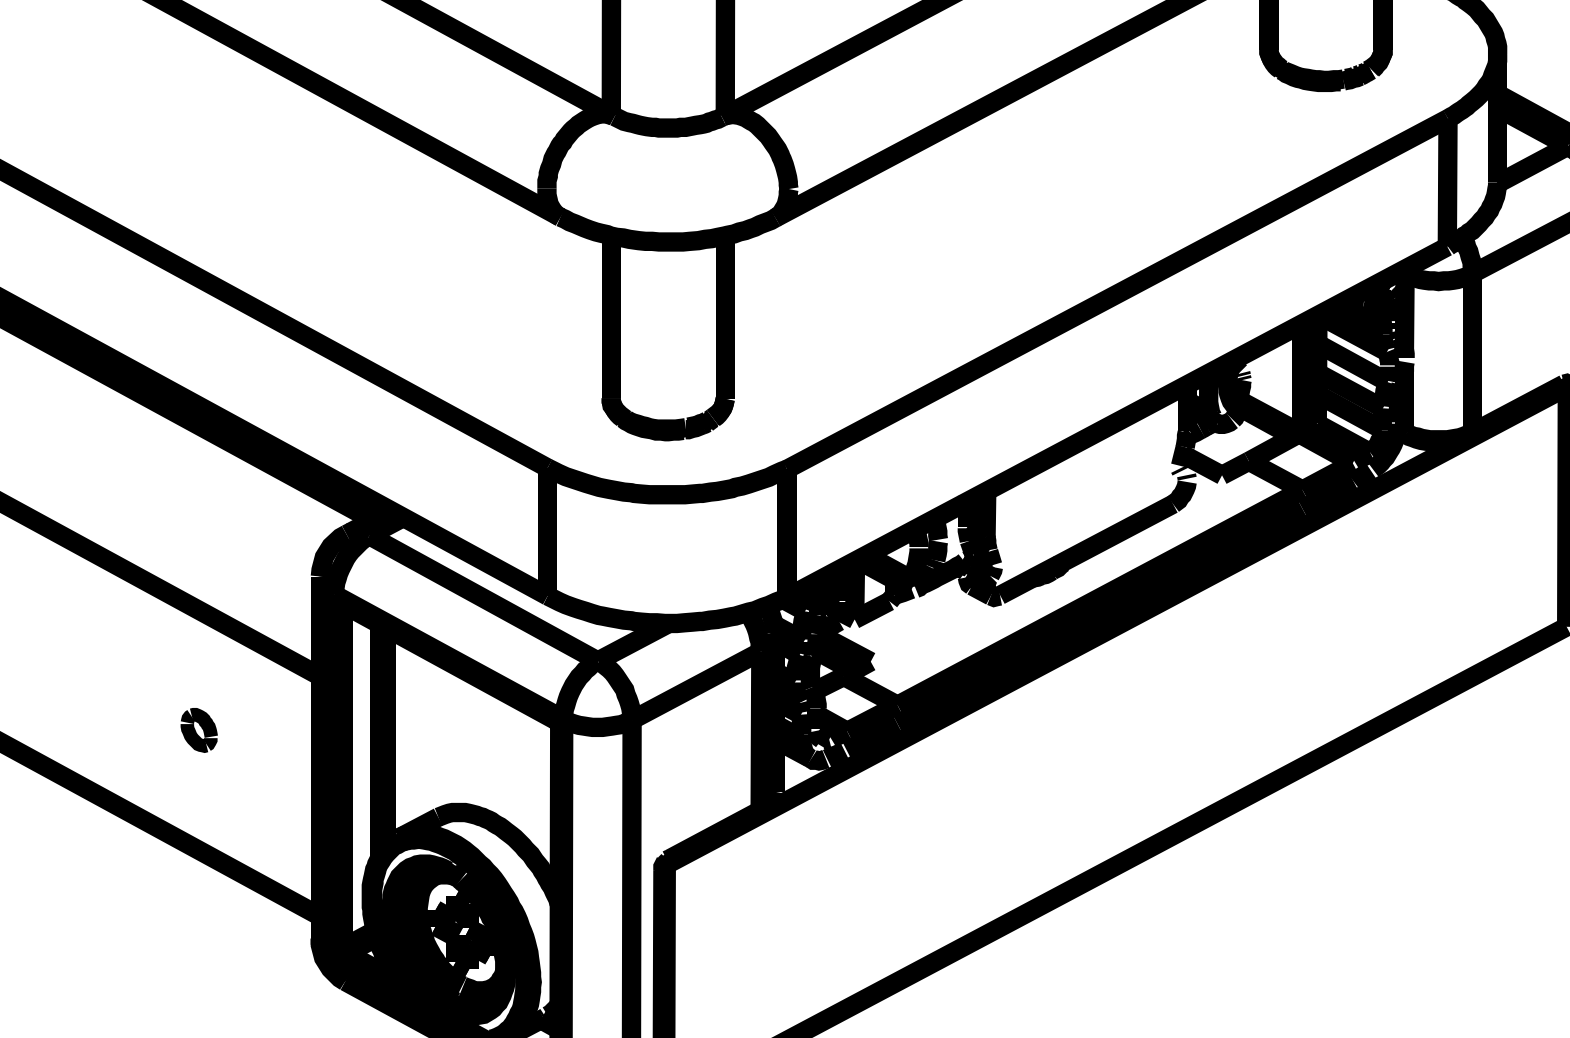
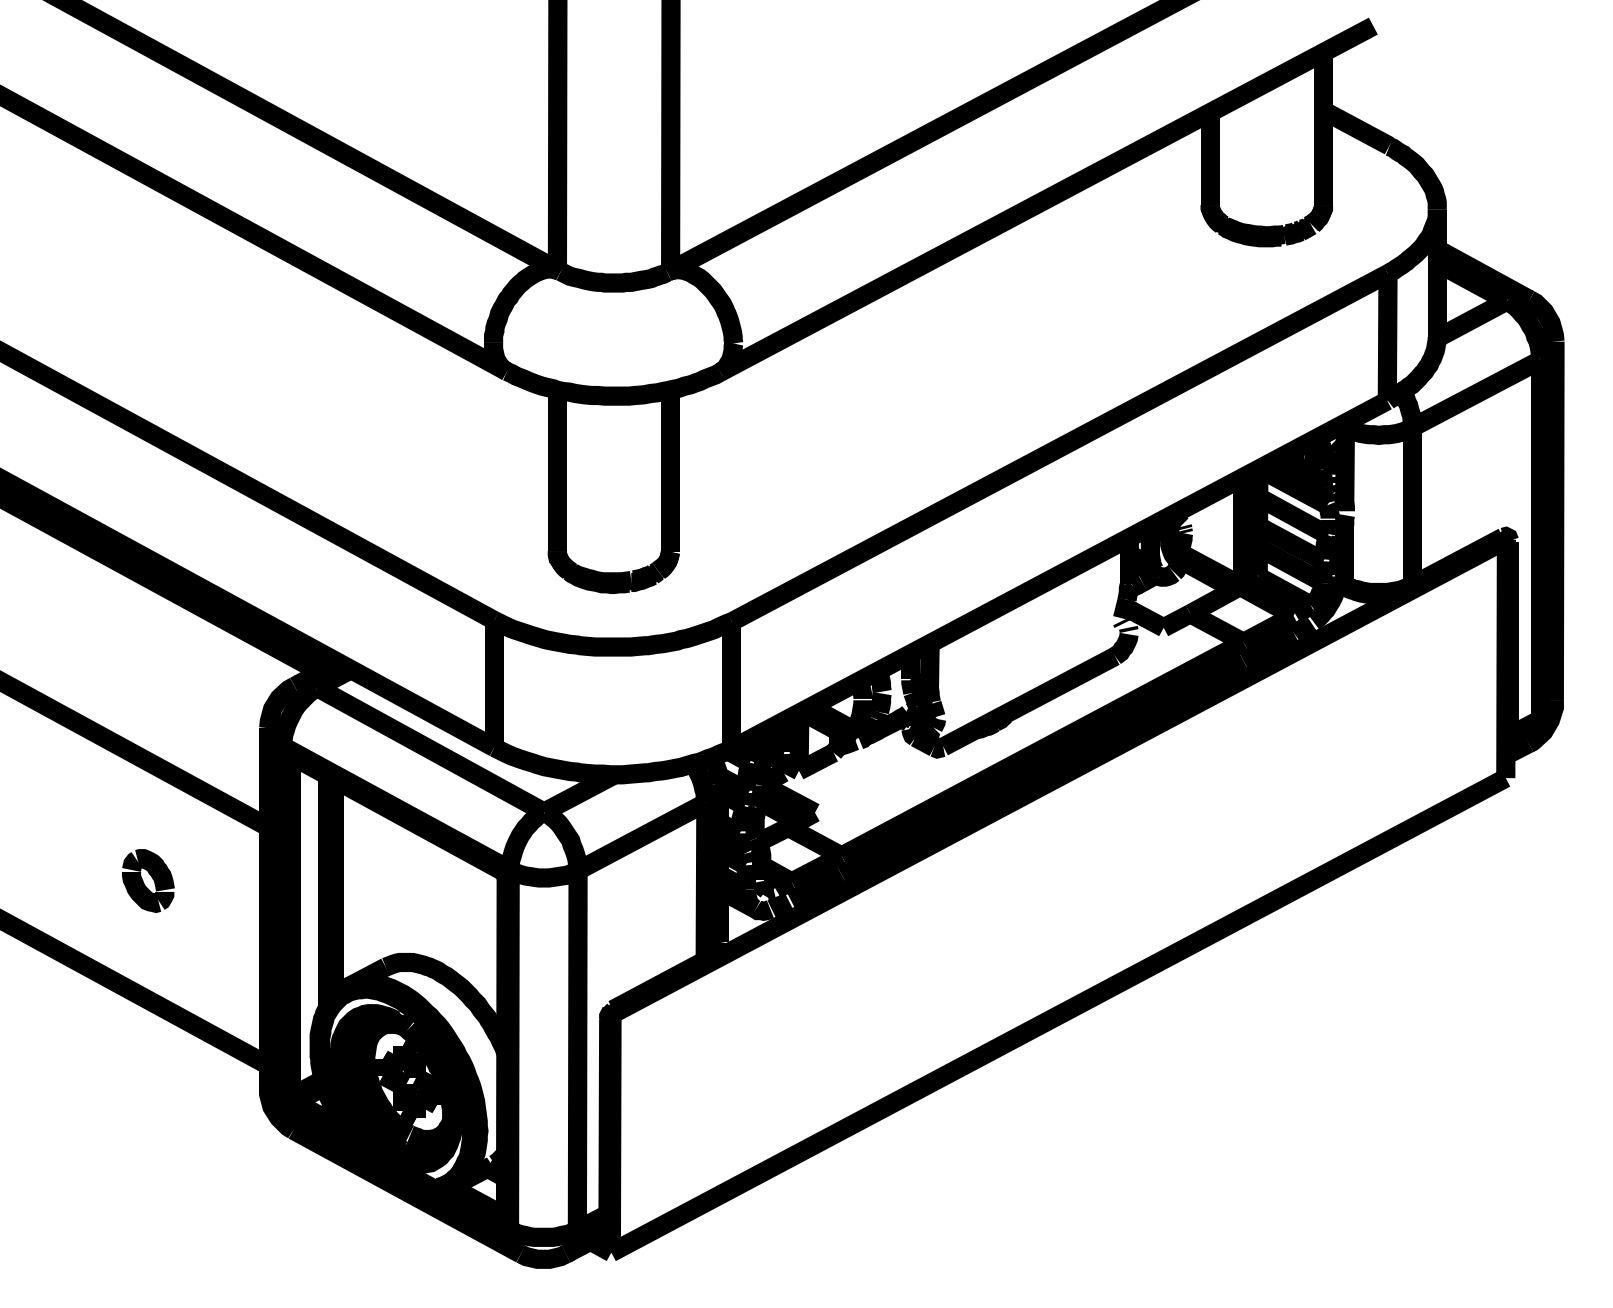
part: (199, 729) -> (148, 880), size x1.43

